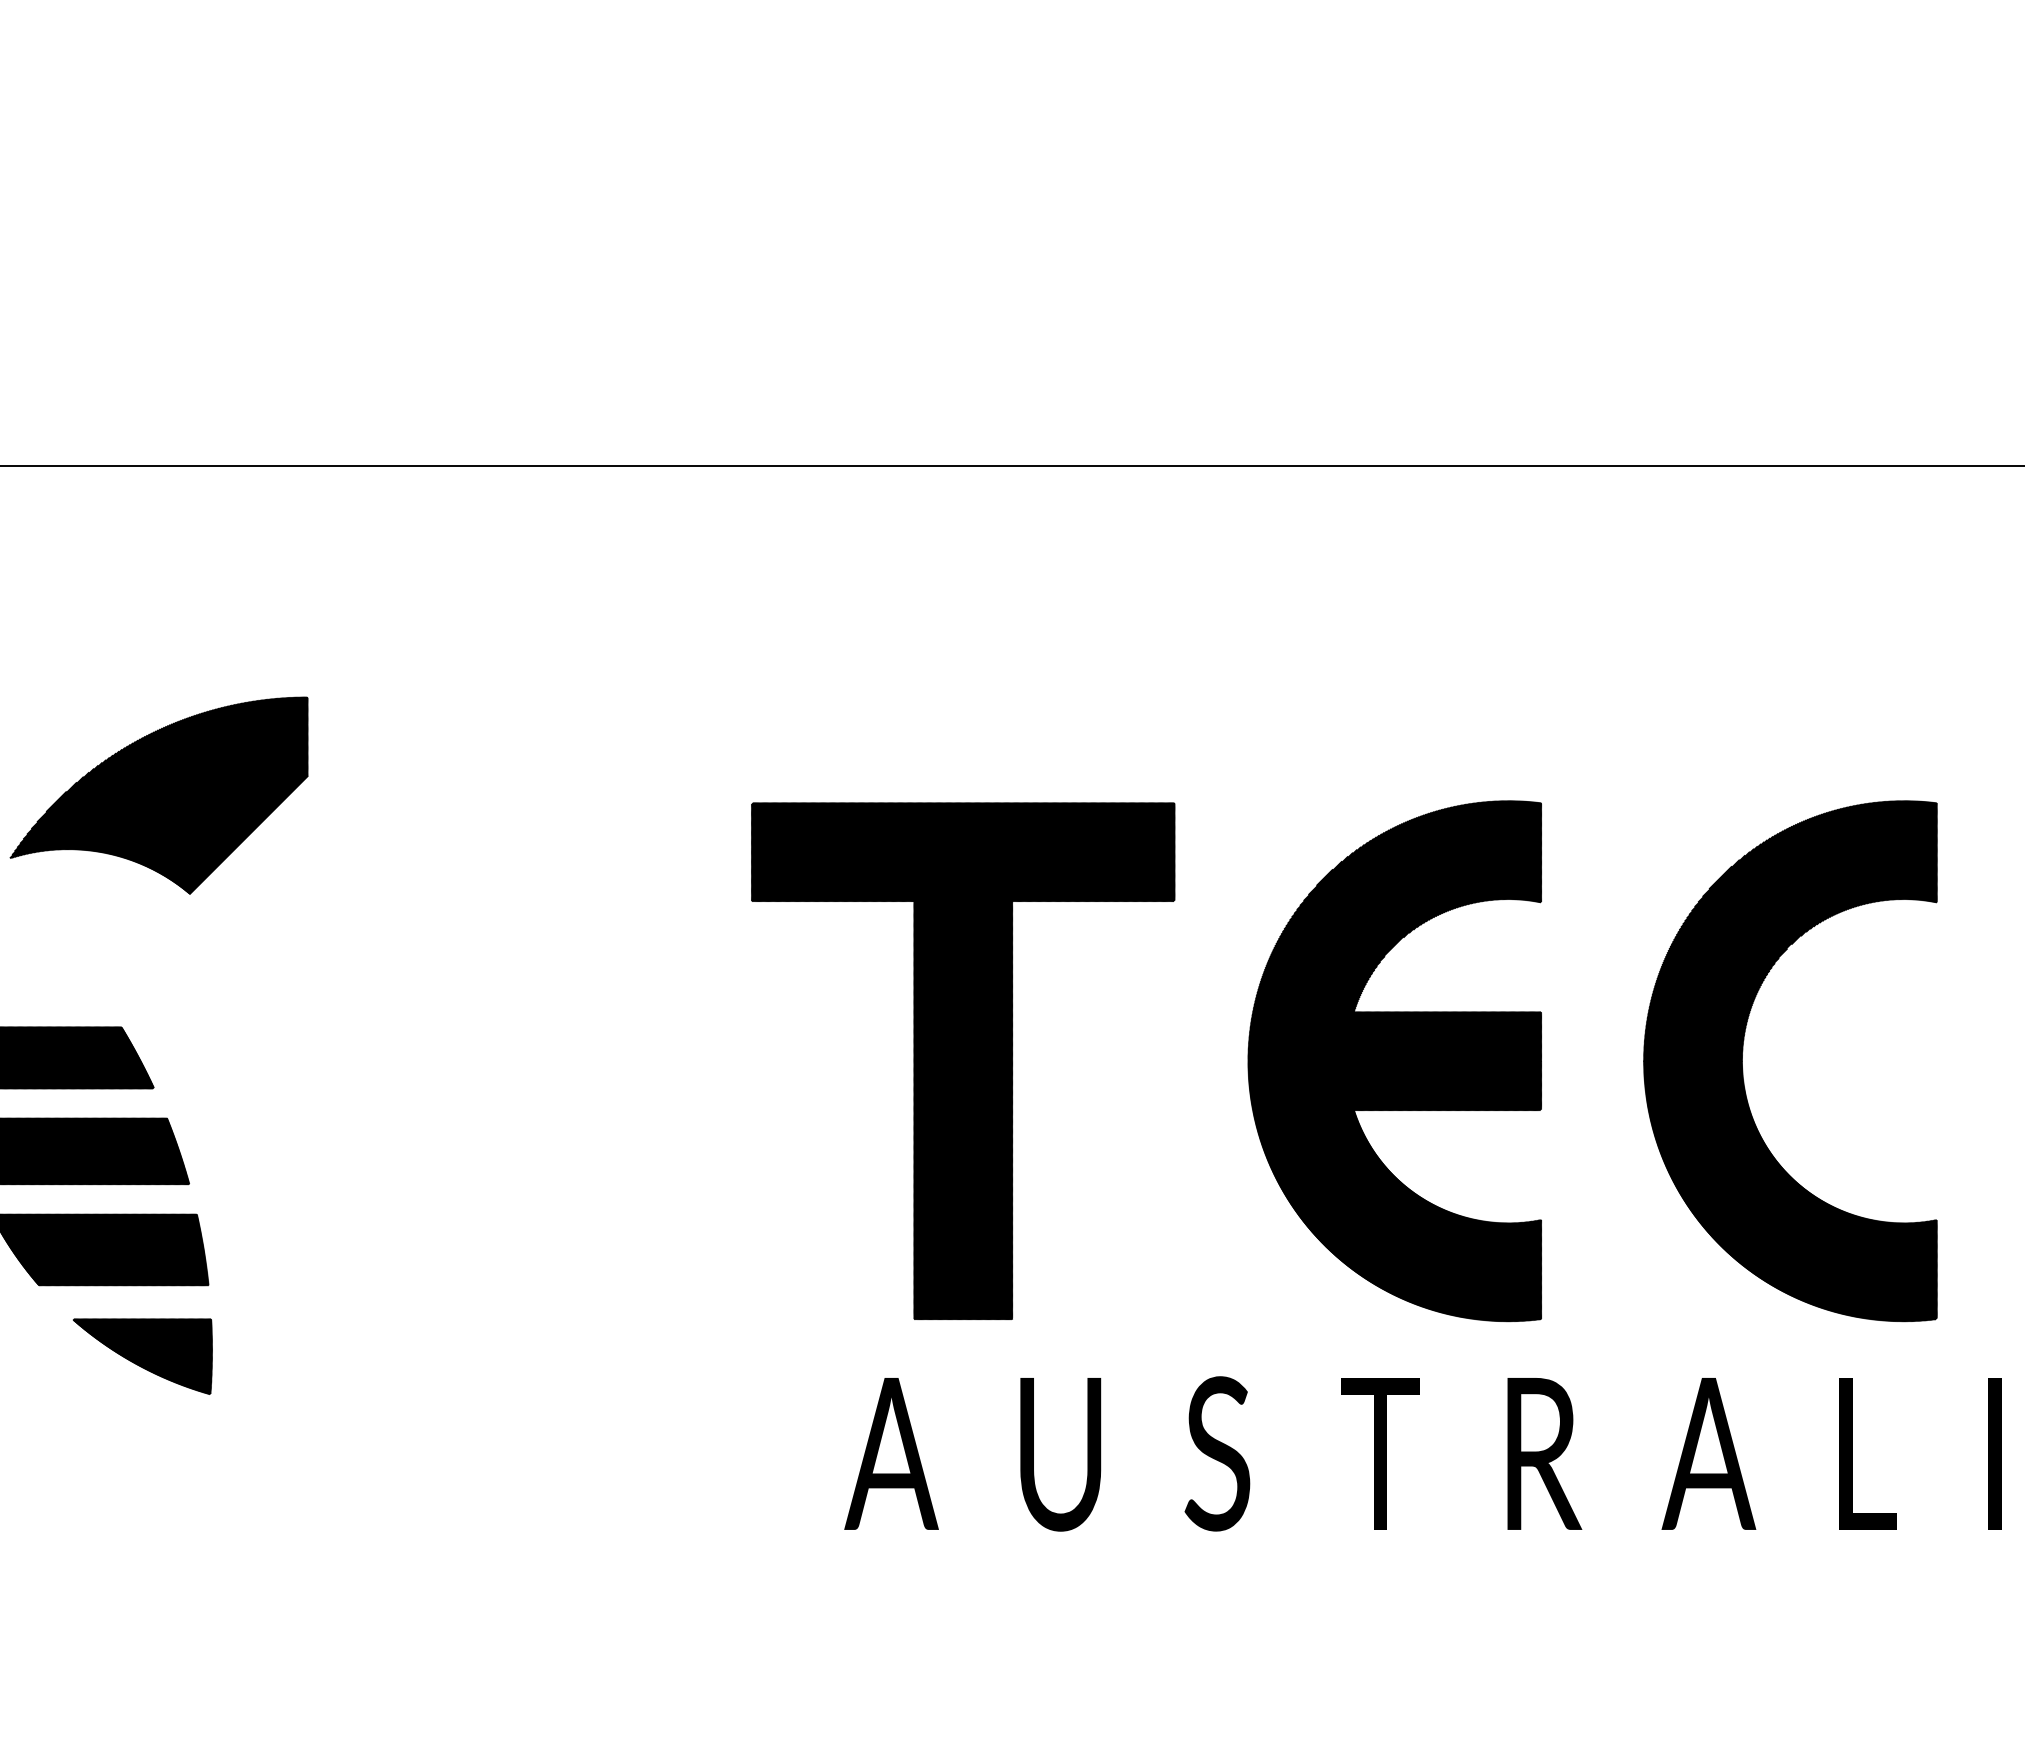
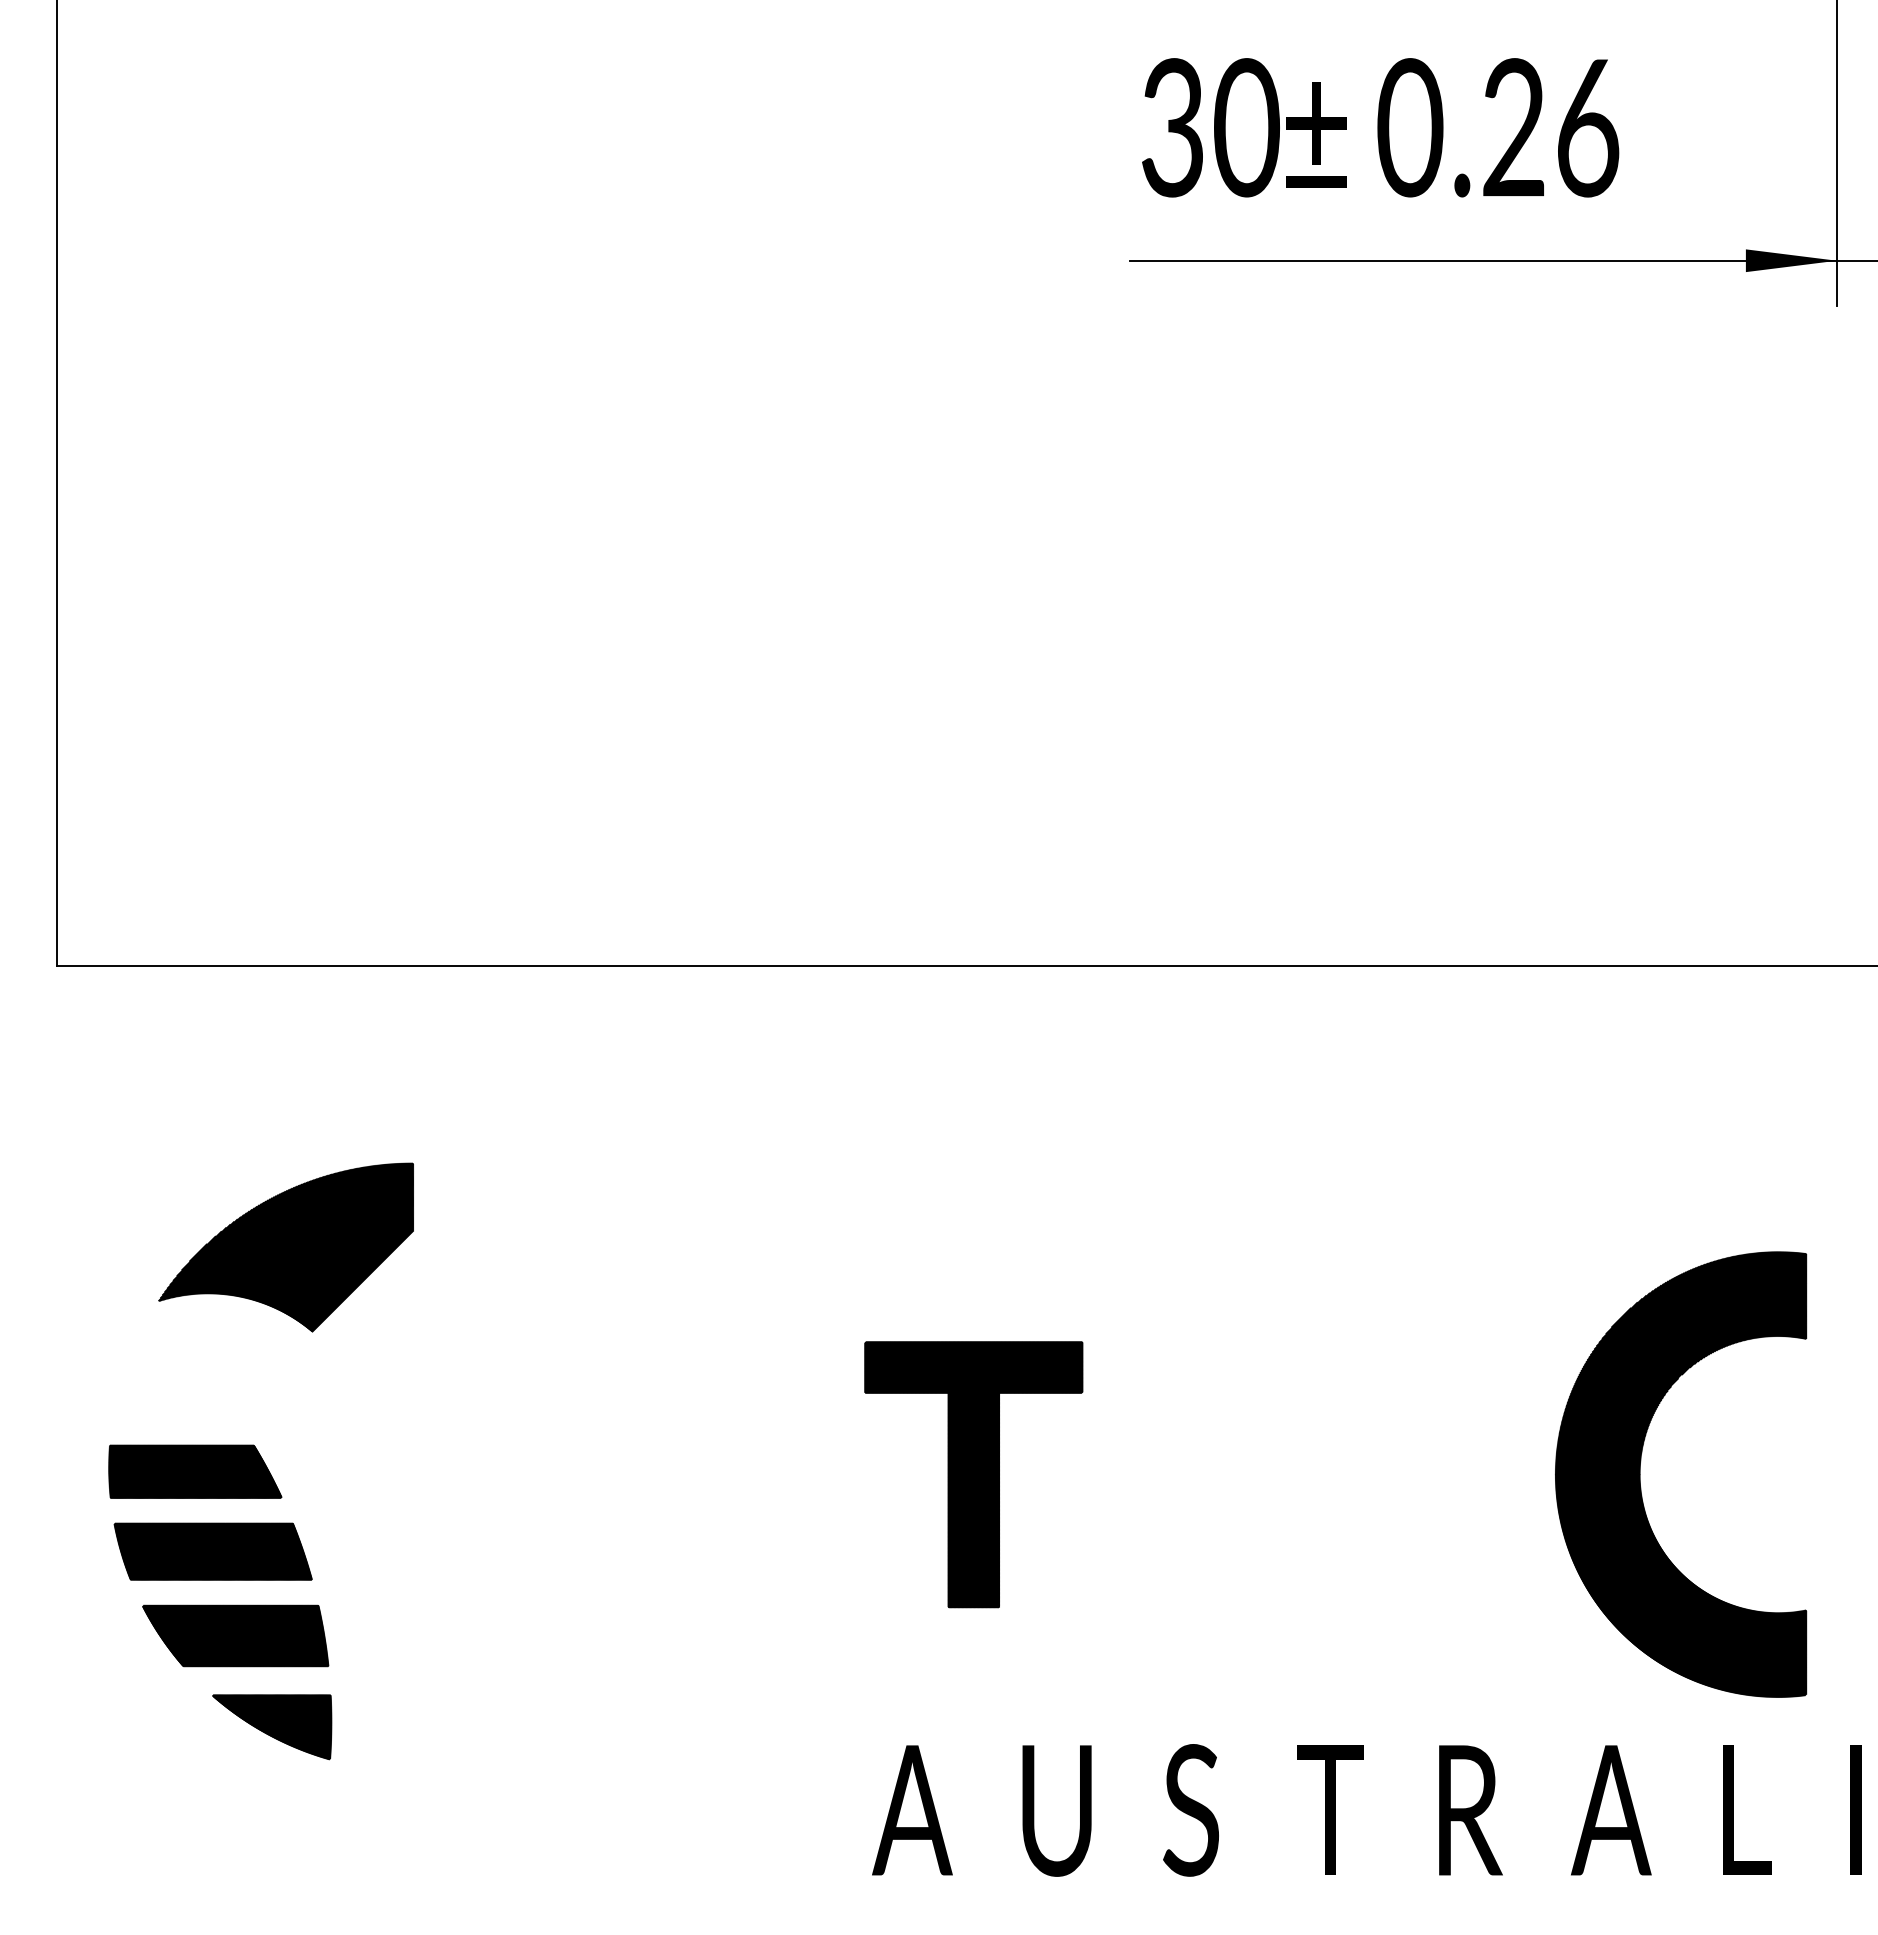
part: (962, 1061) -> (973, 1474), size x0.6
part: (1394, 1061) -> (1342, 1474), removed

